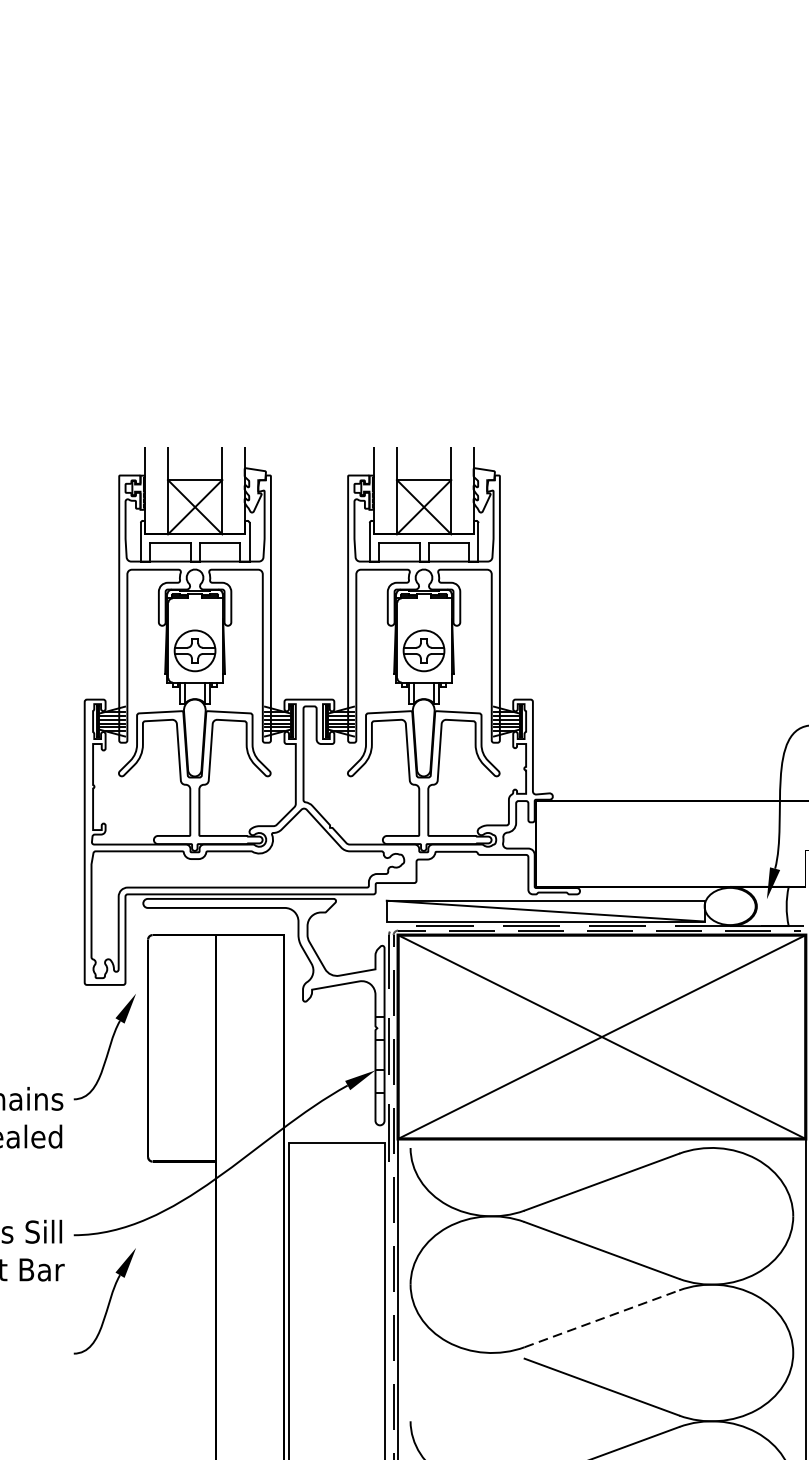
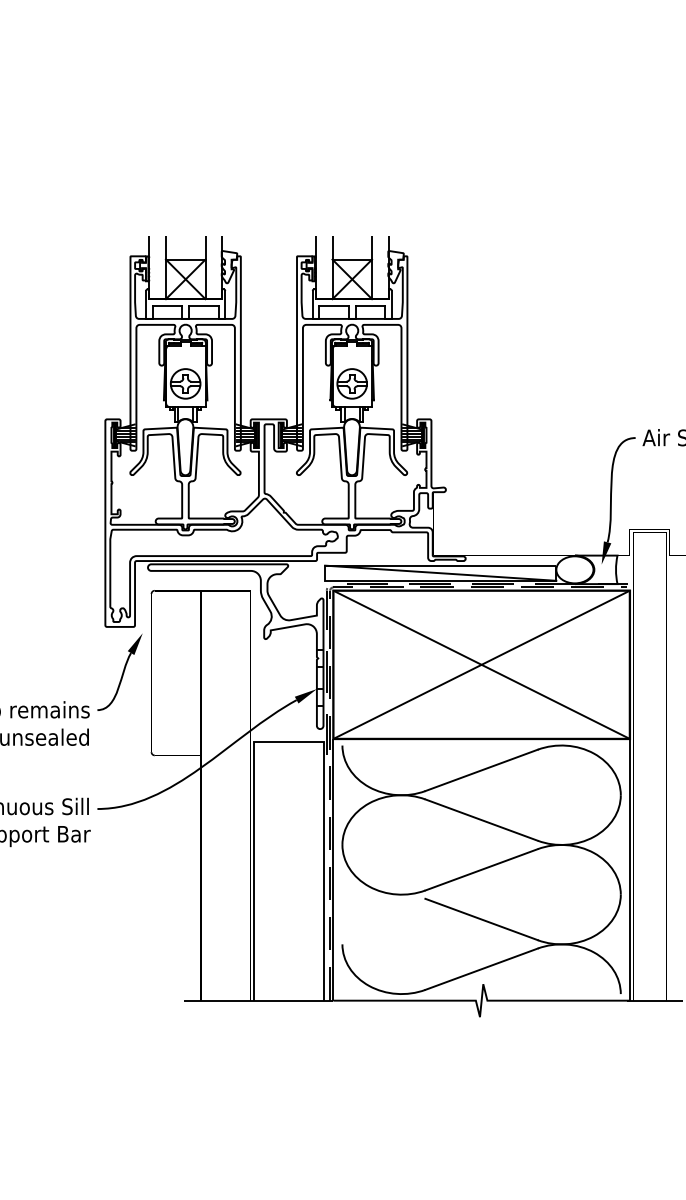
part: (104, 1300) -> (119, 856), removed
line: (601, 1318) -> (481, 869), dashed -> solid

